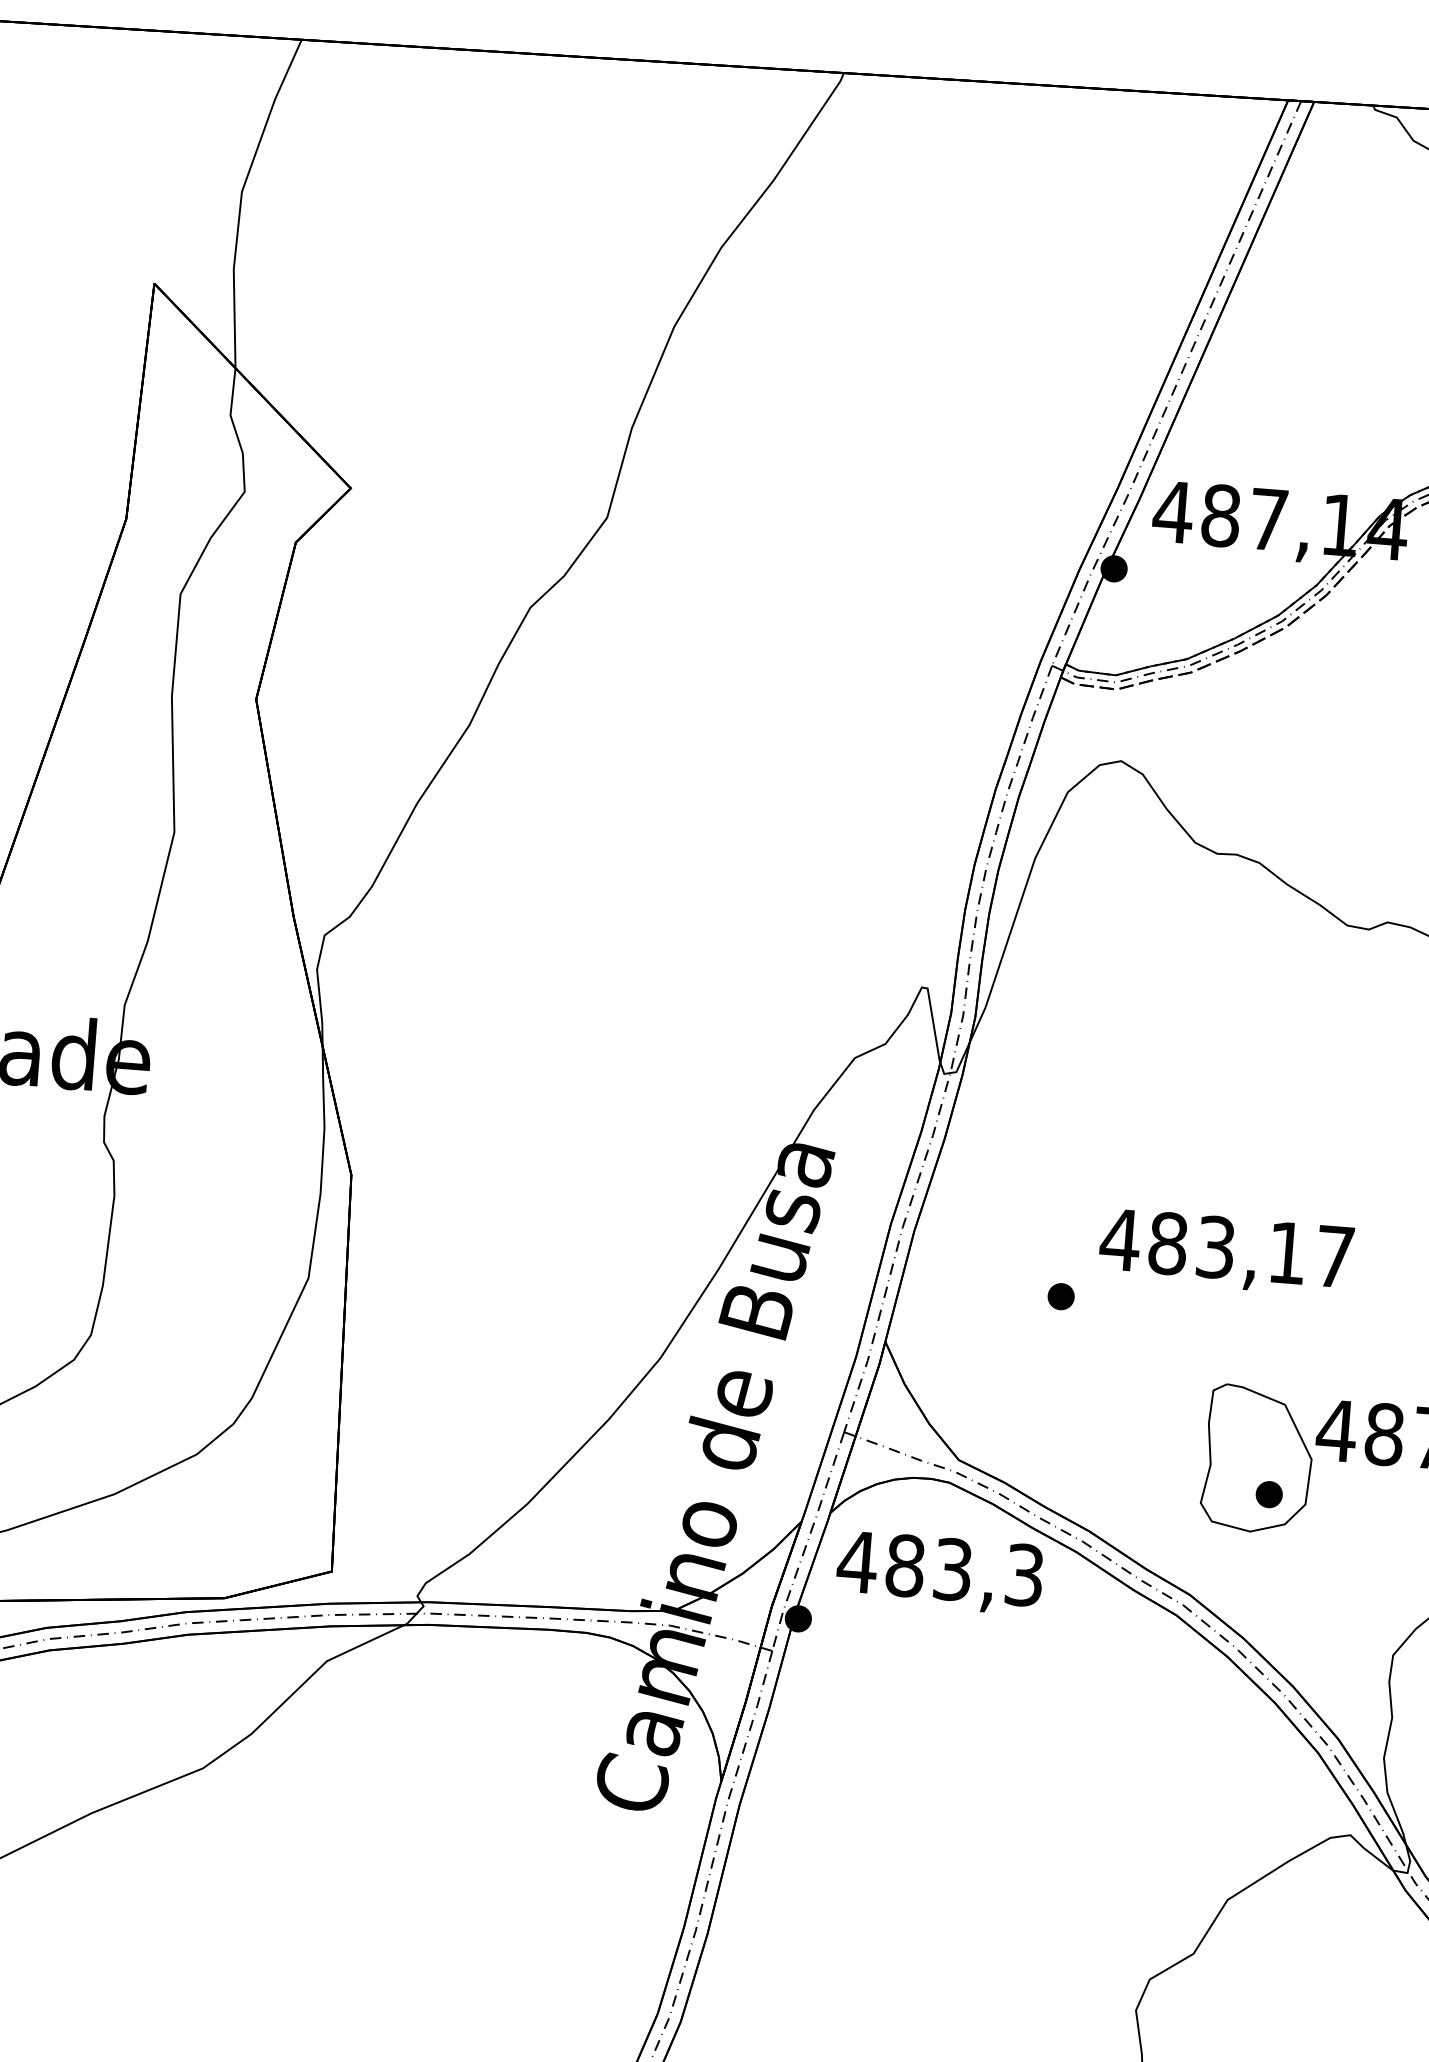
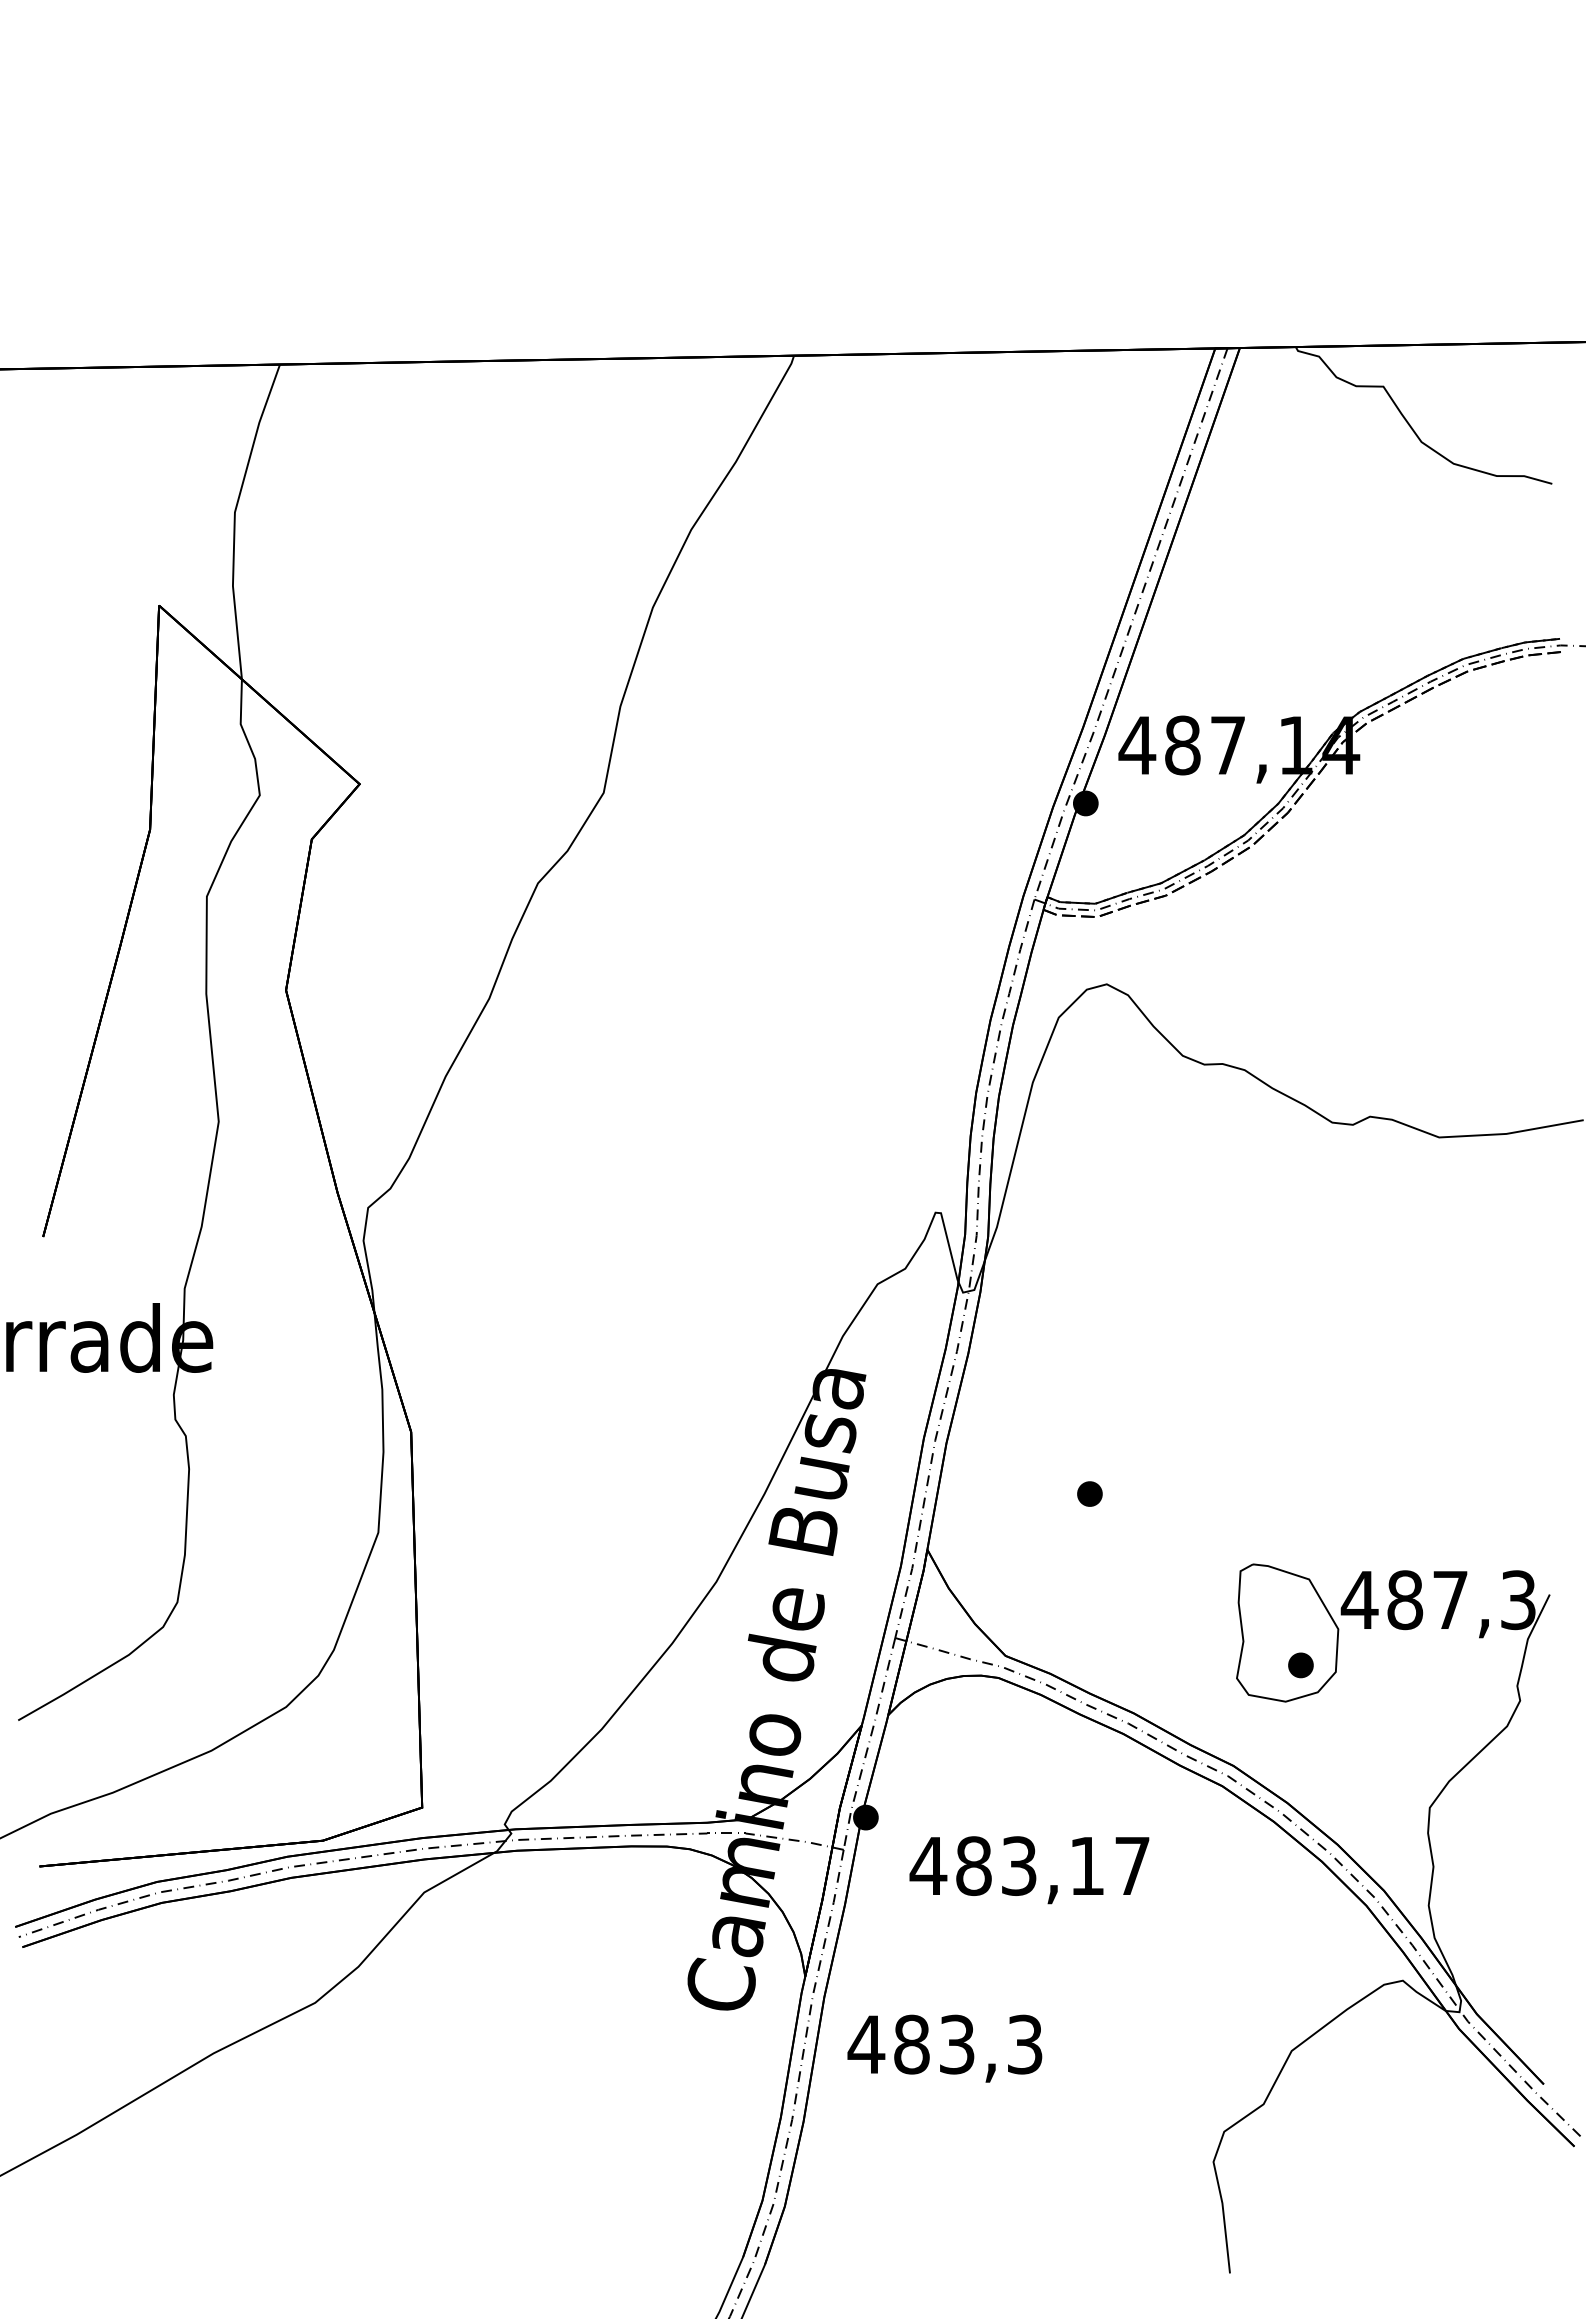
text: (1226, 1252) -> (1029, 1870), moved
text: (939, 1572) -> (944, 2048), moved

